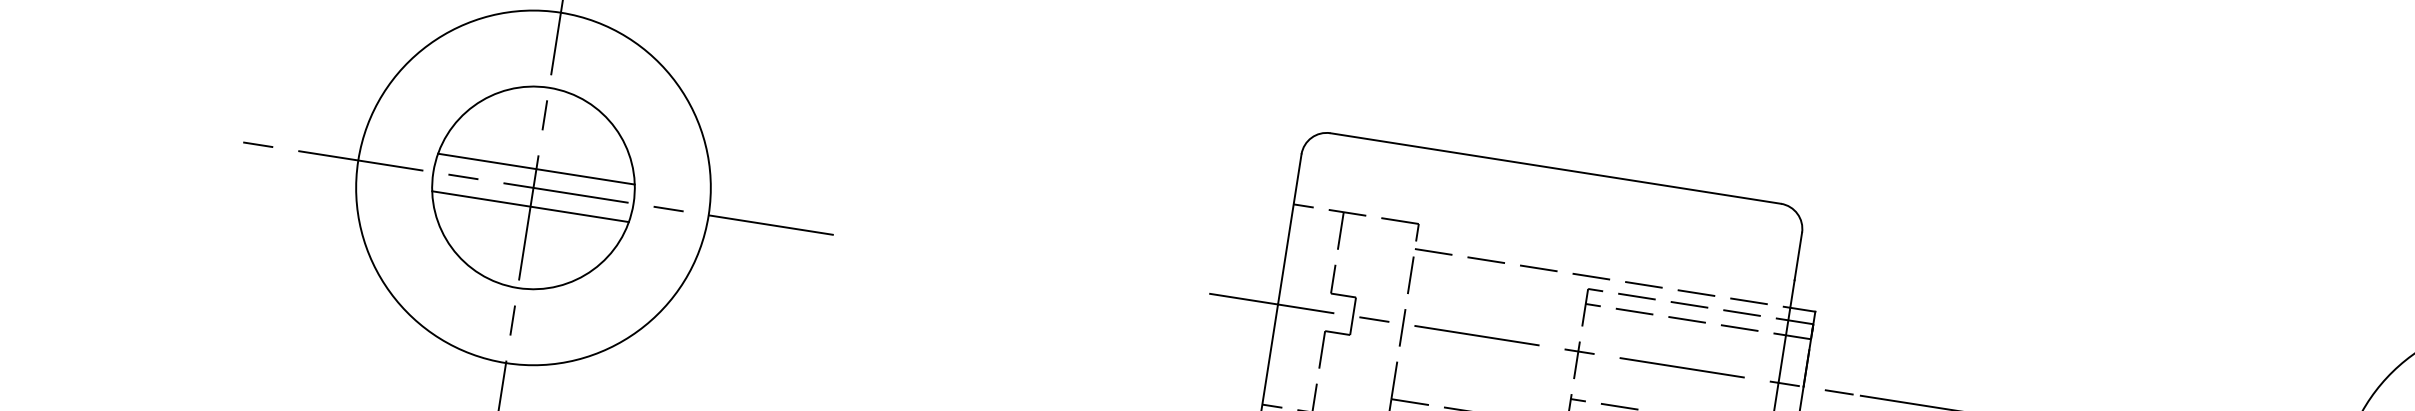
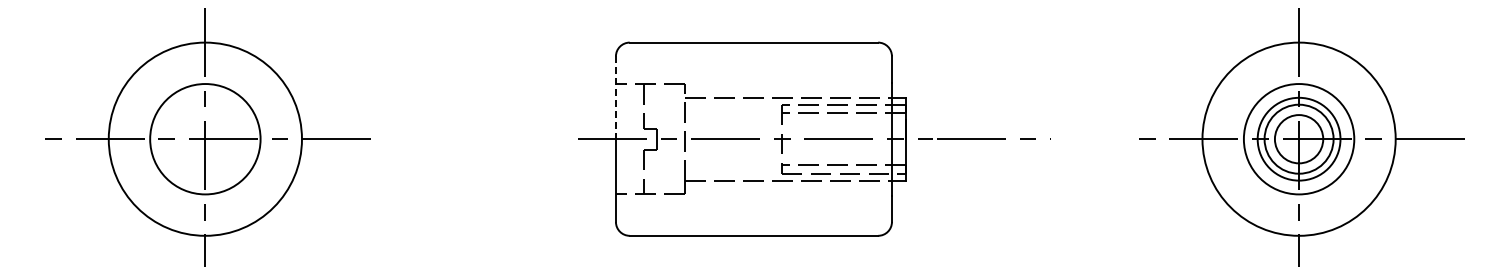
line: (536, 168) -> (205, 128), removed
line: (530, 206) -> (205, 149), removed
line: (1288, 230) -> (615, 98), solid -> dashed

